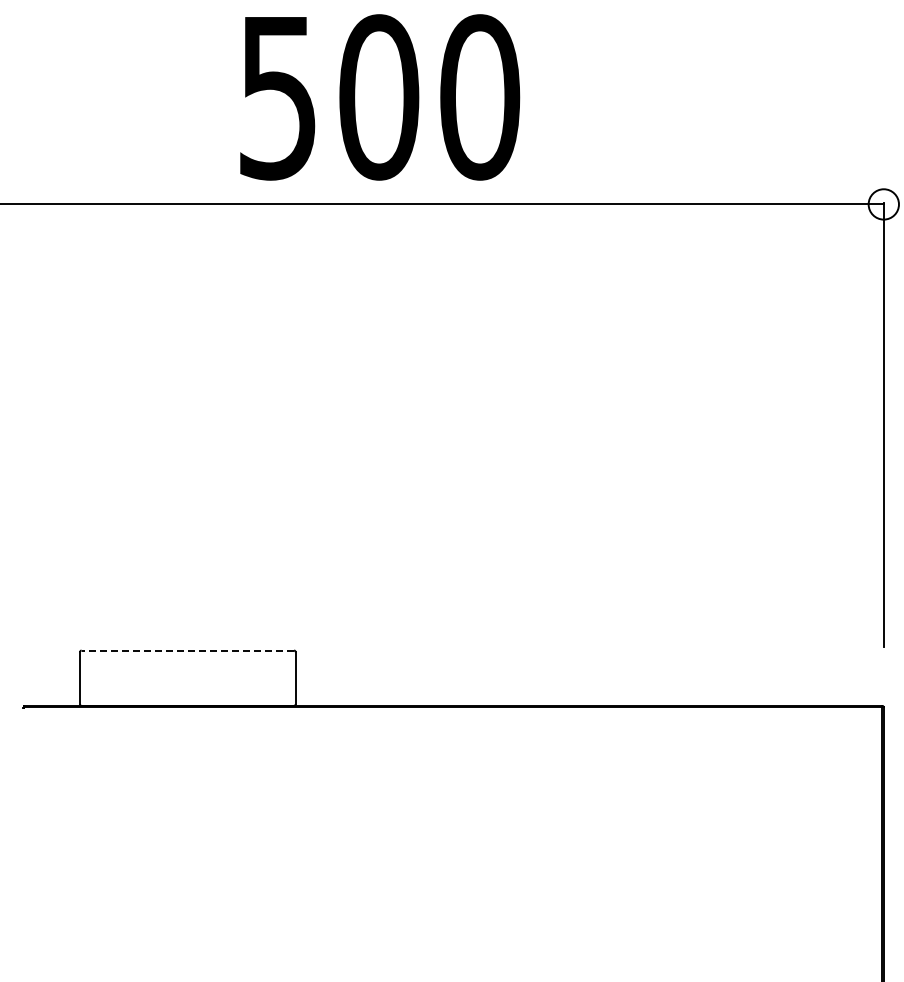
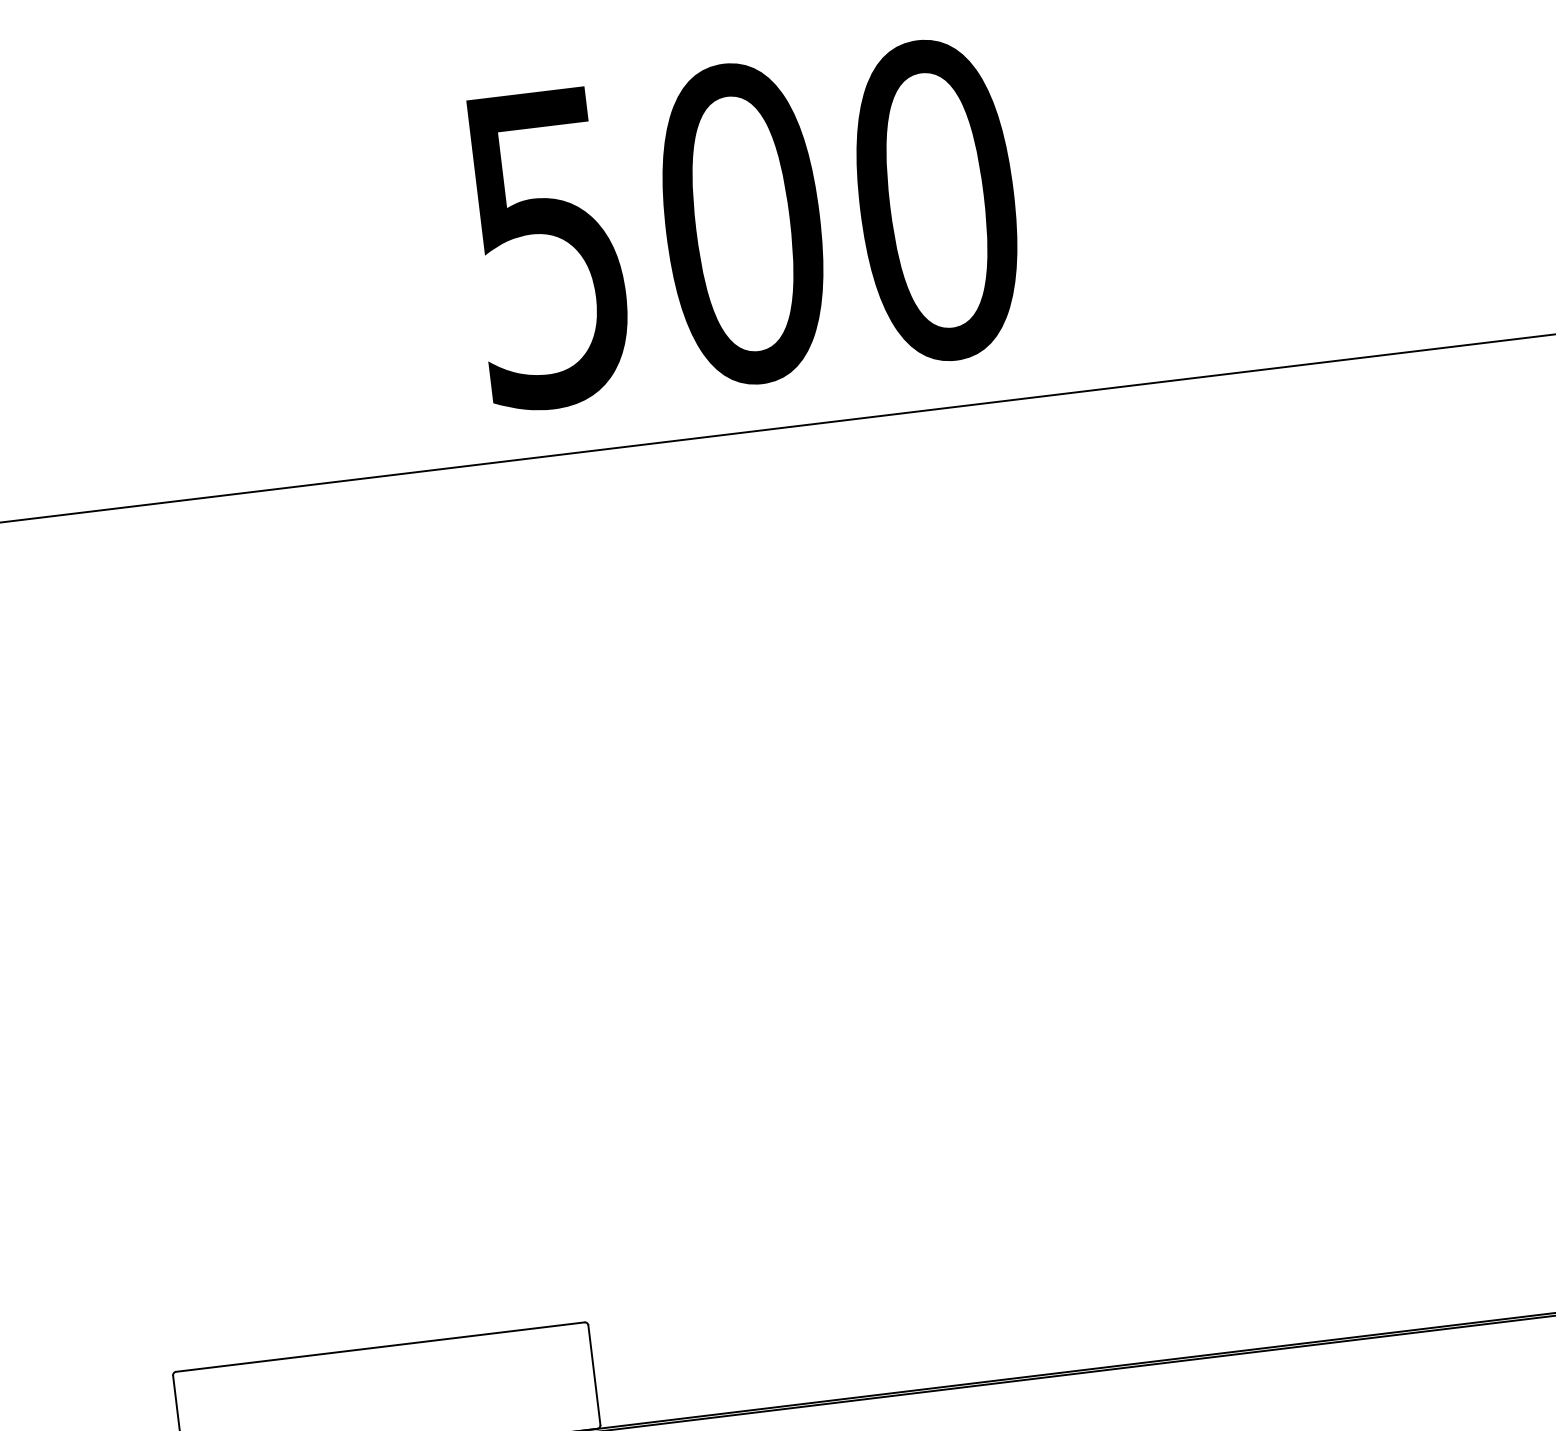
text: (380, 97) -> (745, 223), moved
line: (187, 650) -> (379, 1347), dashed -> solid

